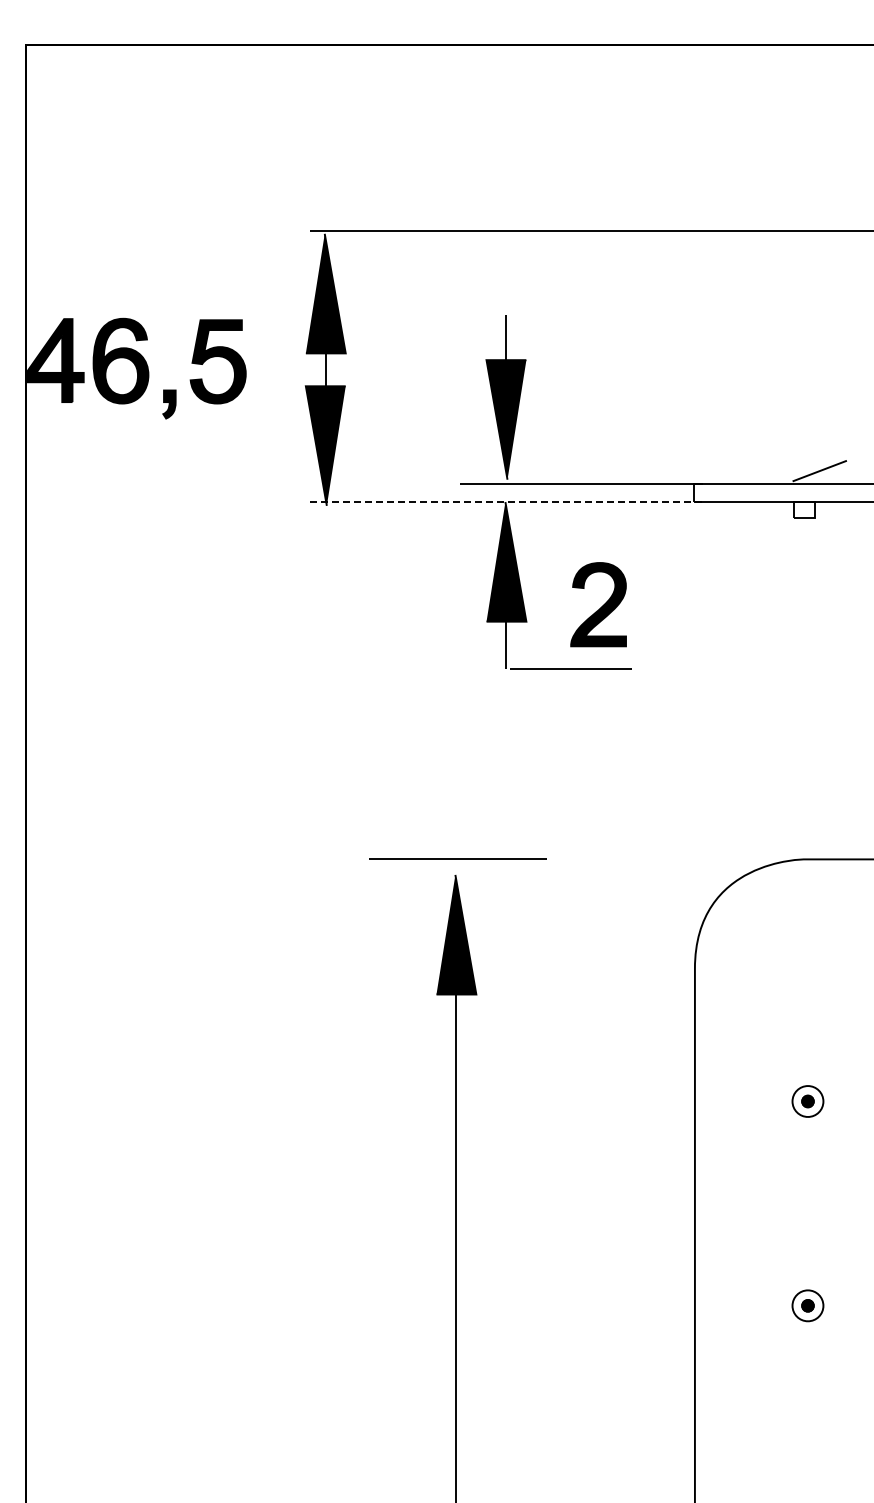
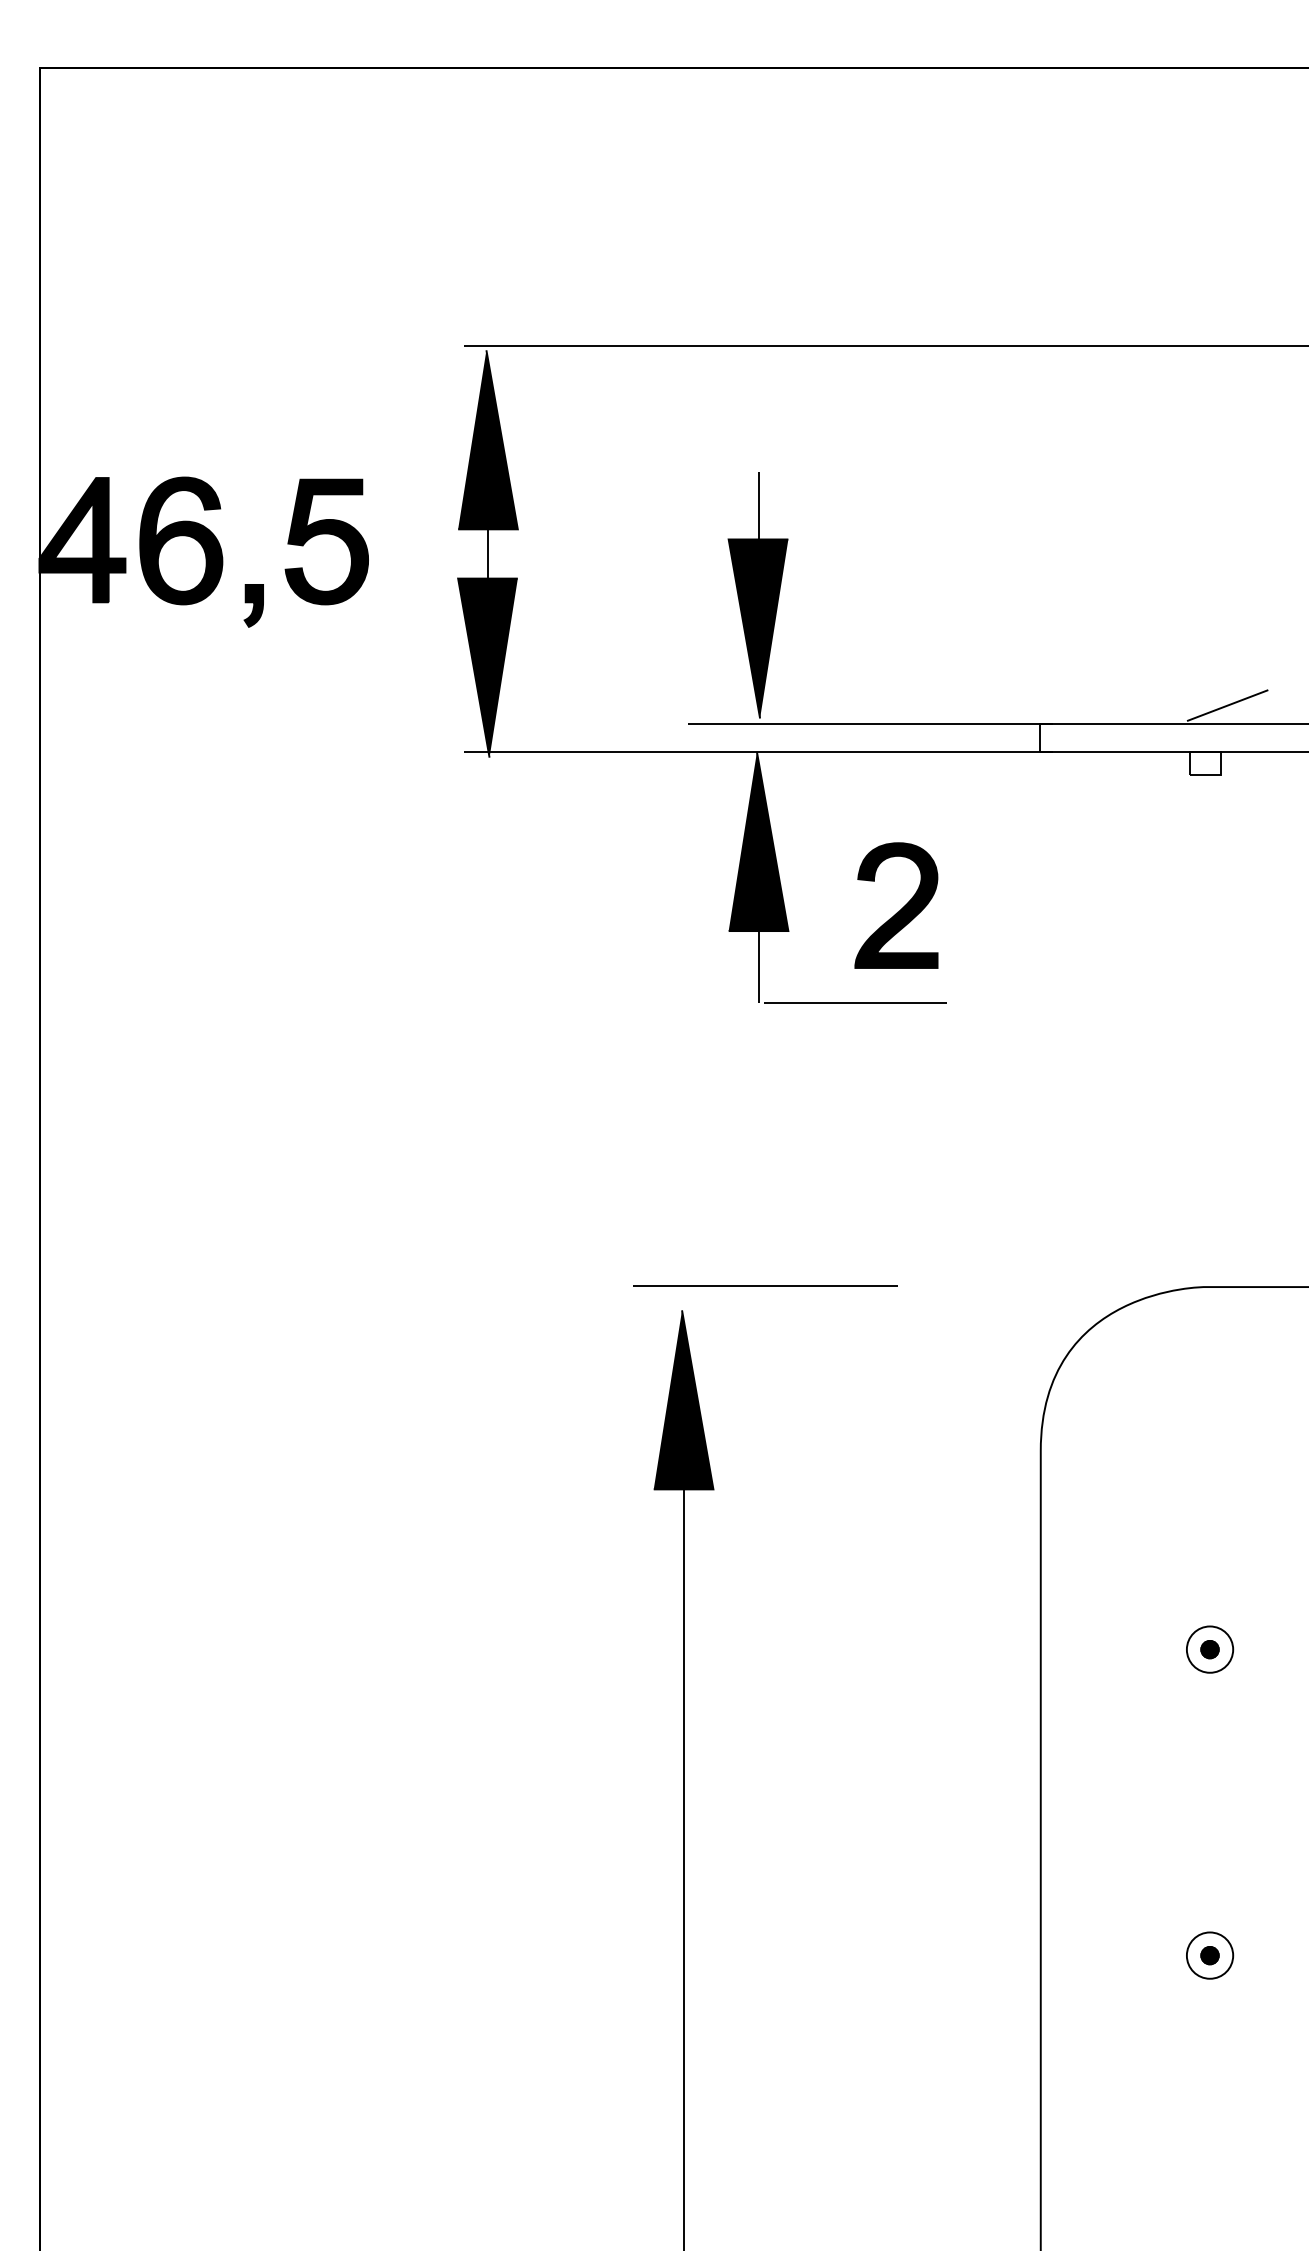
line: (506, 502) -> (758, 752), dashed -> solid
line: (457, 858) -> (764, 1285), moved

